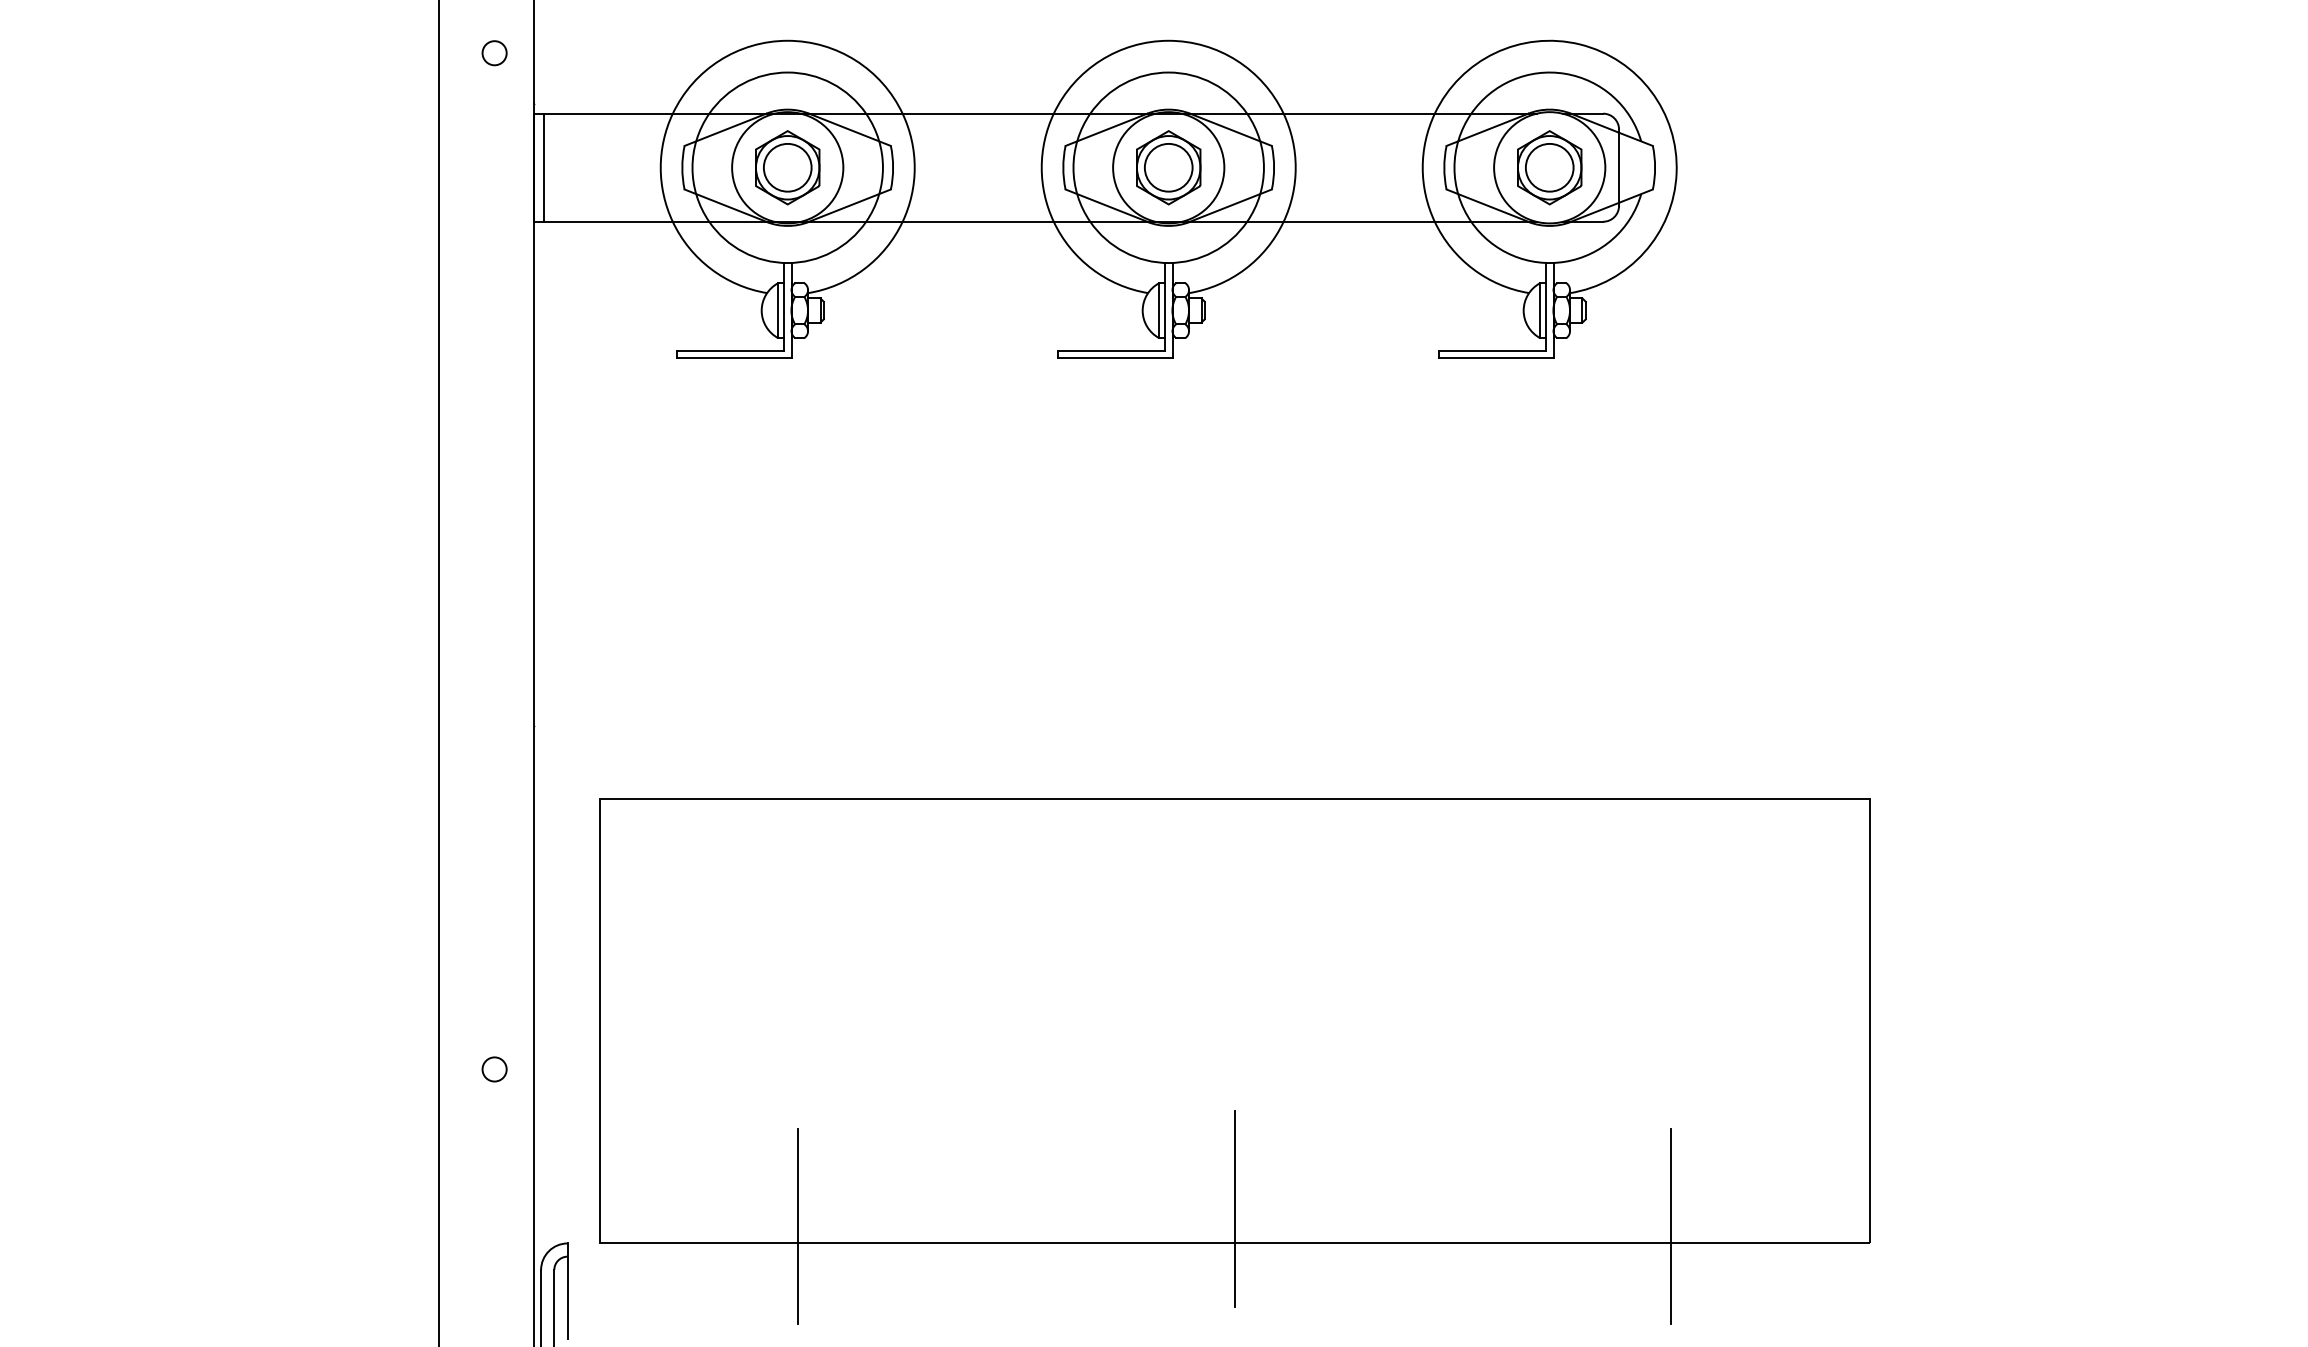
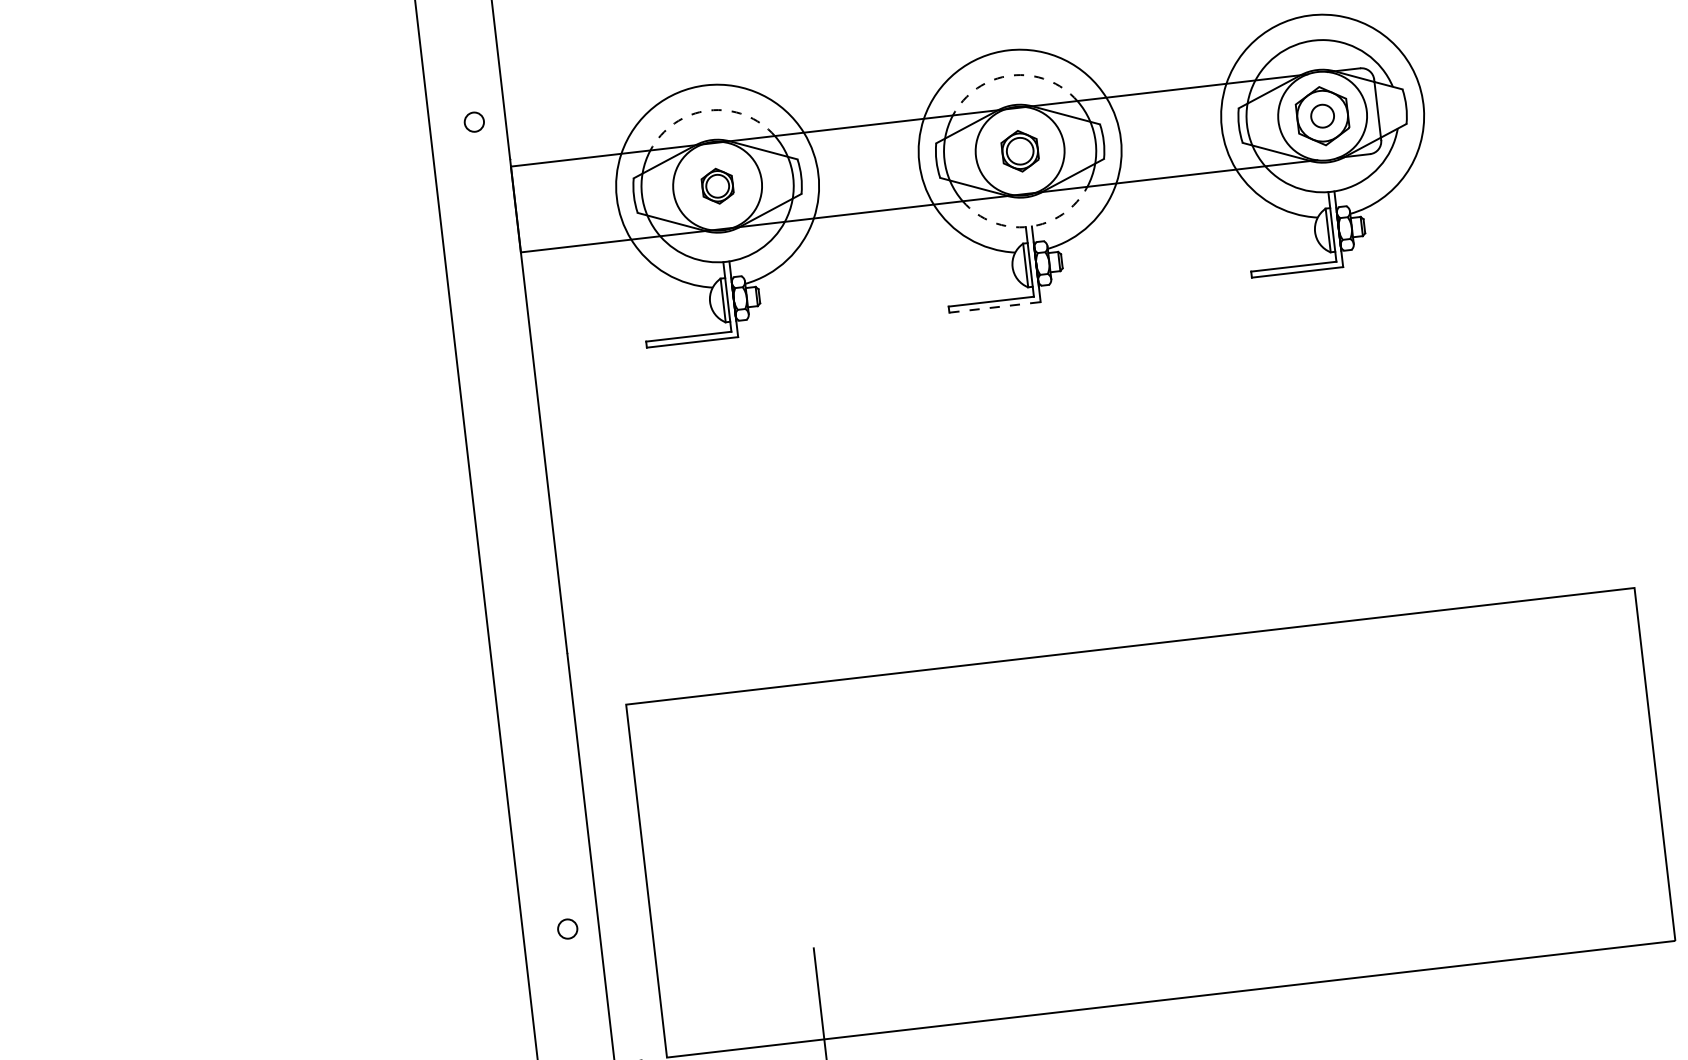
arc: (787, 72) -> (708, 110), solid -> dashed
arc: (1168, 72) -> (1011, 75), solid -> dashed
line: (543, 167) -> (523, 208), removed
part: (787, 167) -> (717, 186), size x0.6
part: (1168, 167) -> (1019, 151), size x0.7
circle: (1549, 167) -> (1322, 116), size x0.6
arc: (1168, 263) -> (1028, 227), solid -> dashed
line: (1115, 358) -> (995, 307), solid -> dashed
line: (1234, 1208) -> (1167, 971), removed
line: (1671, 1226) -> (1516, 945), removed

